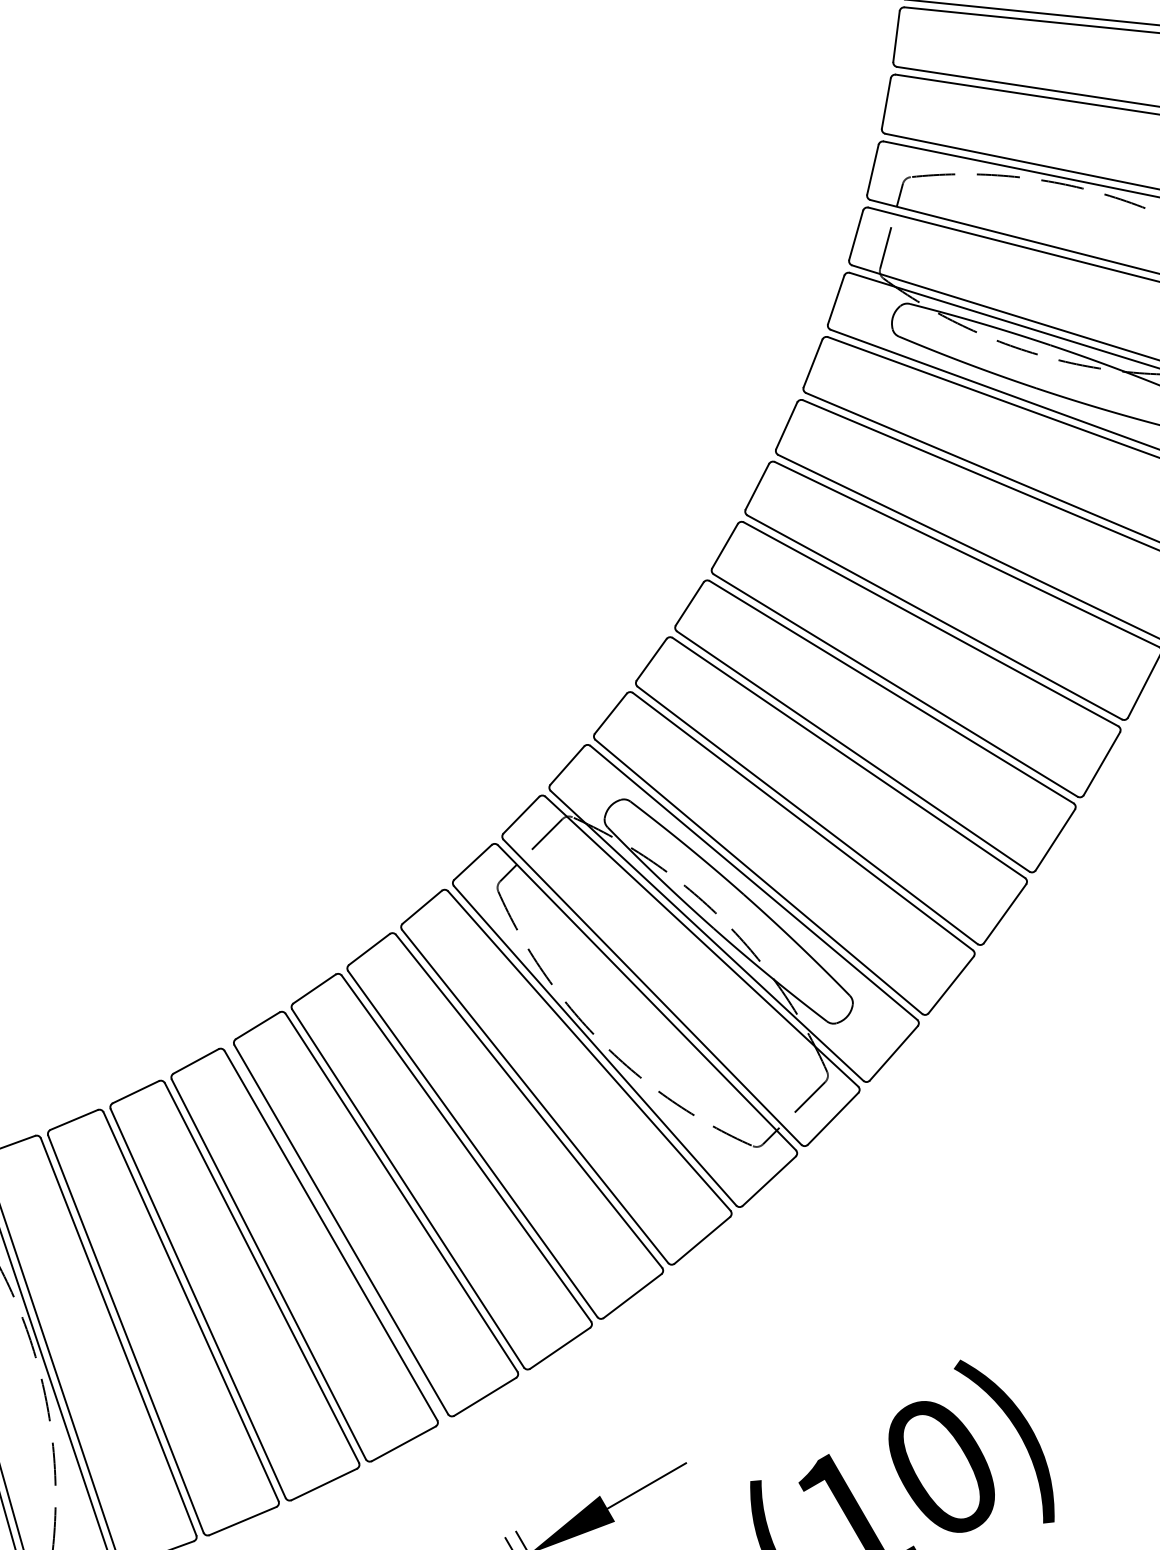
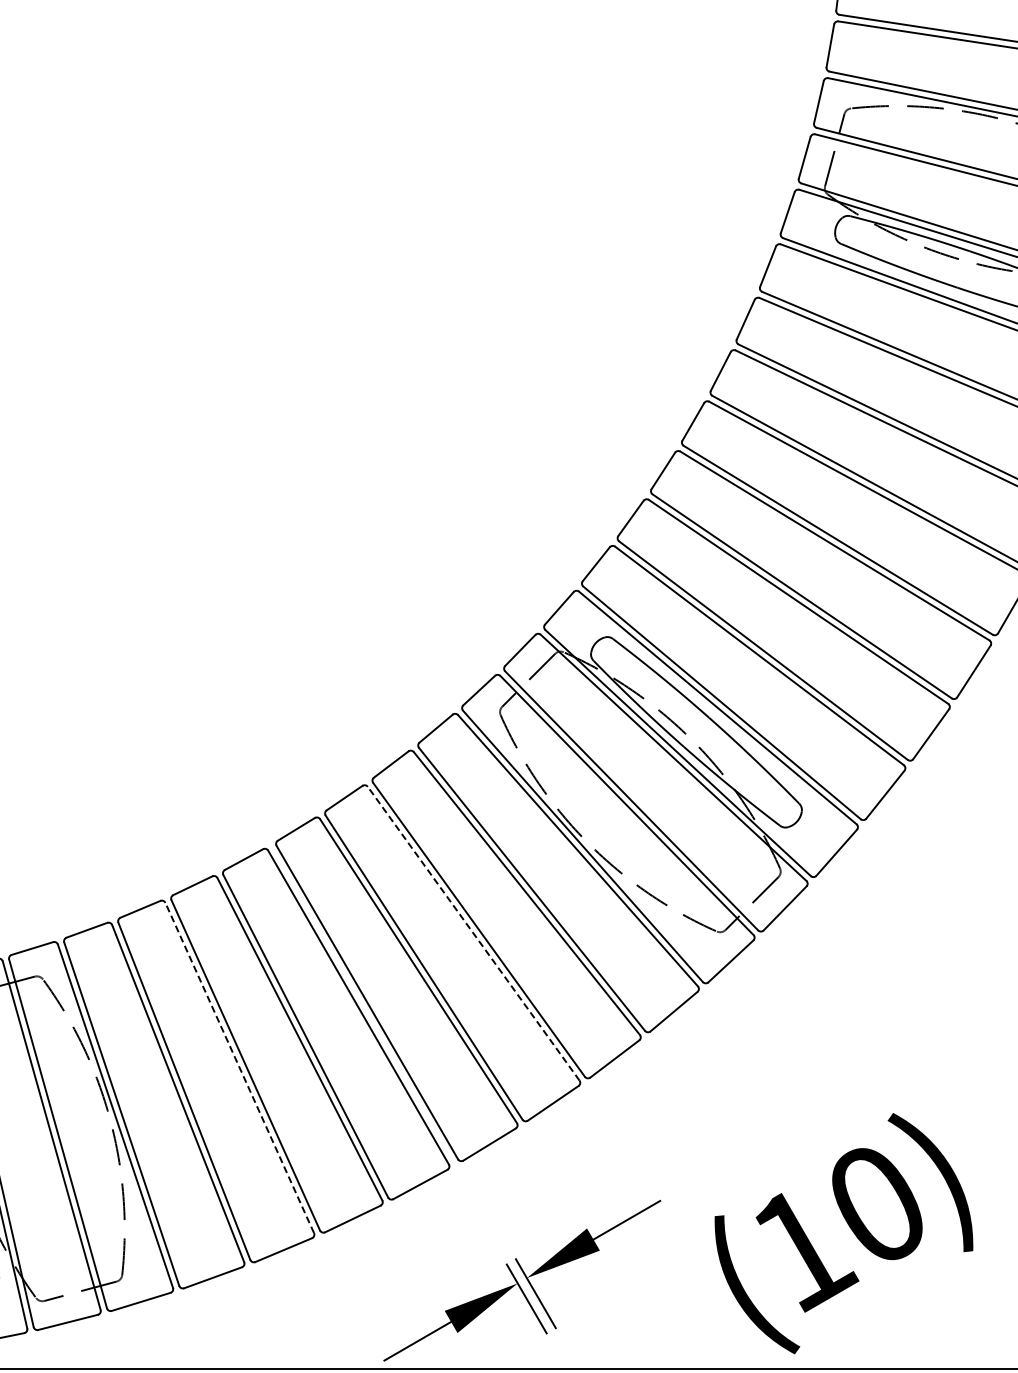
line: (466, 1148) -> (473, 933), solid -> dashed
line: (190, 1306) -> (239, 1067), solid -> dashed

